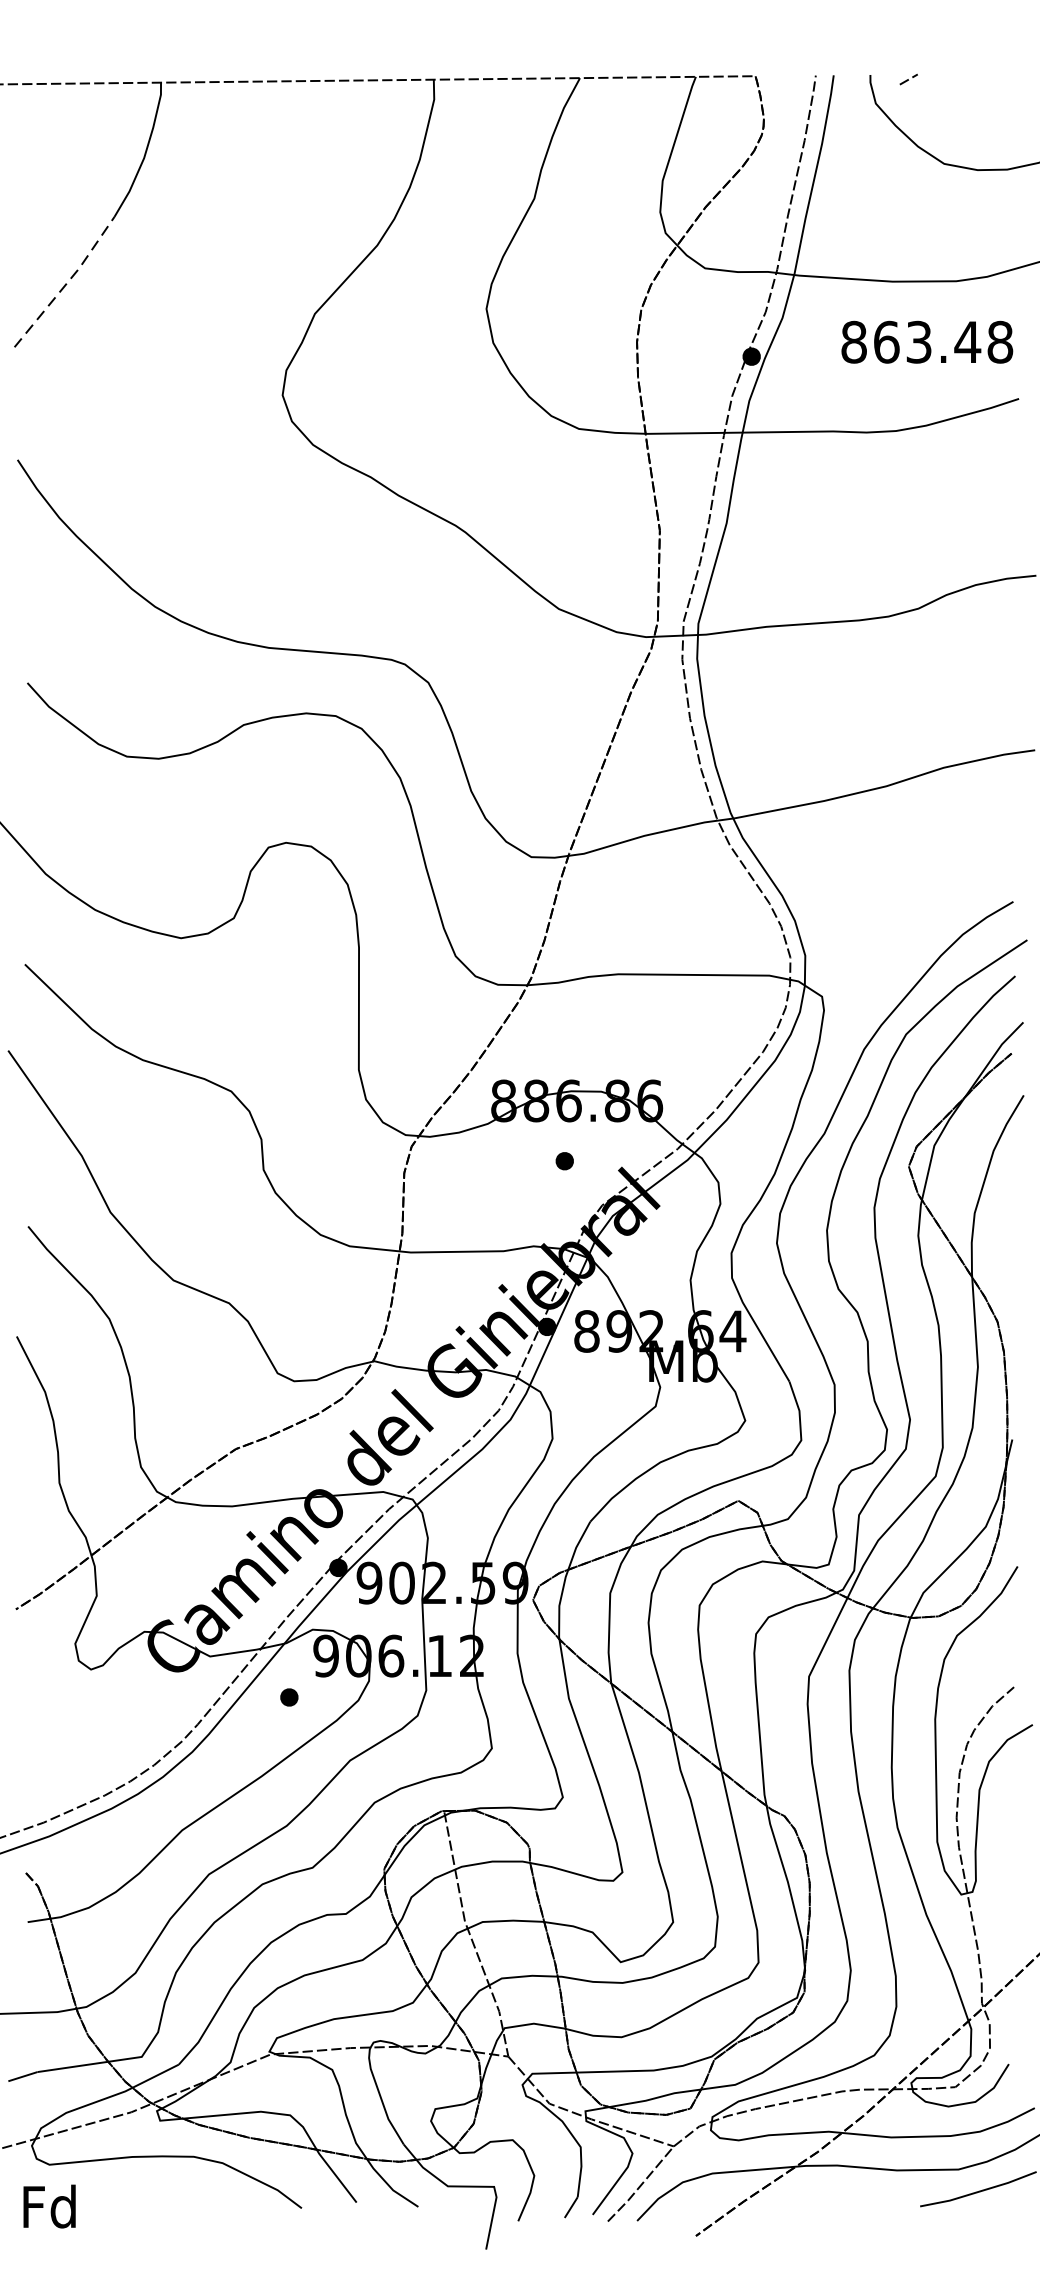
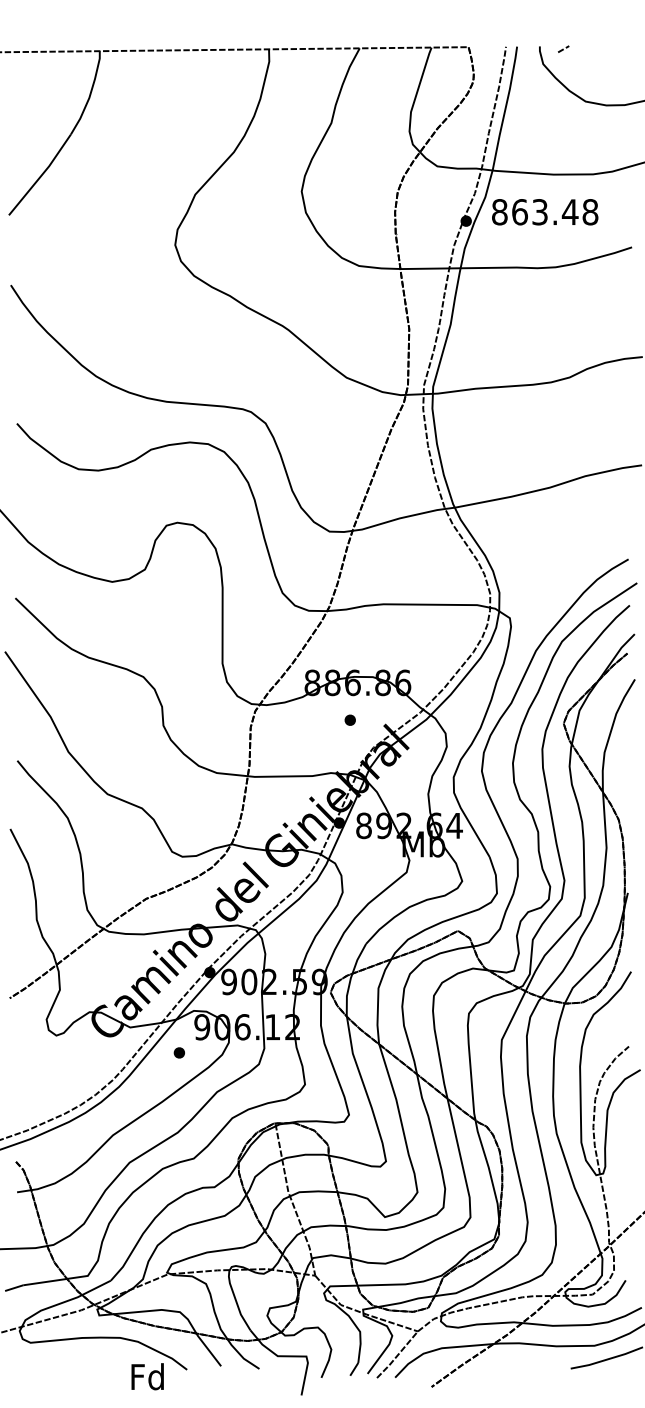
line: (67, 283) -> (41, 175), dashed -> solid
text: (927, 342) -> (545, 212), moved
text: (49, 2206) -> (147, 1376), moved

